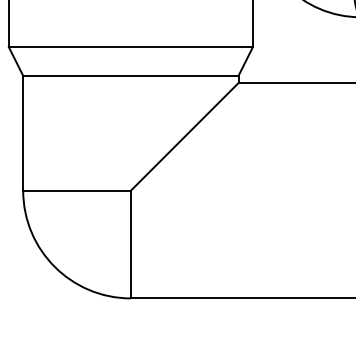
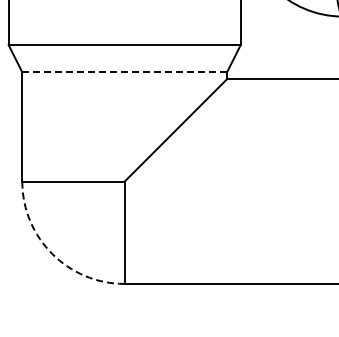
line: (131, 76) -> (125, 72), solid -> dashed
arc: (54, 266) -> (52, 253), solid -> dashed

